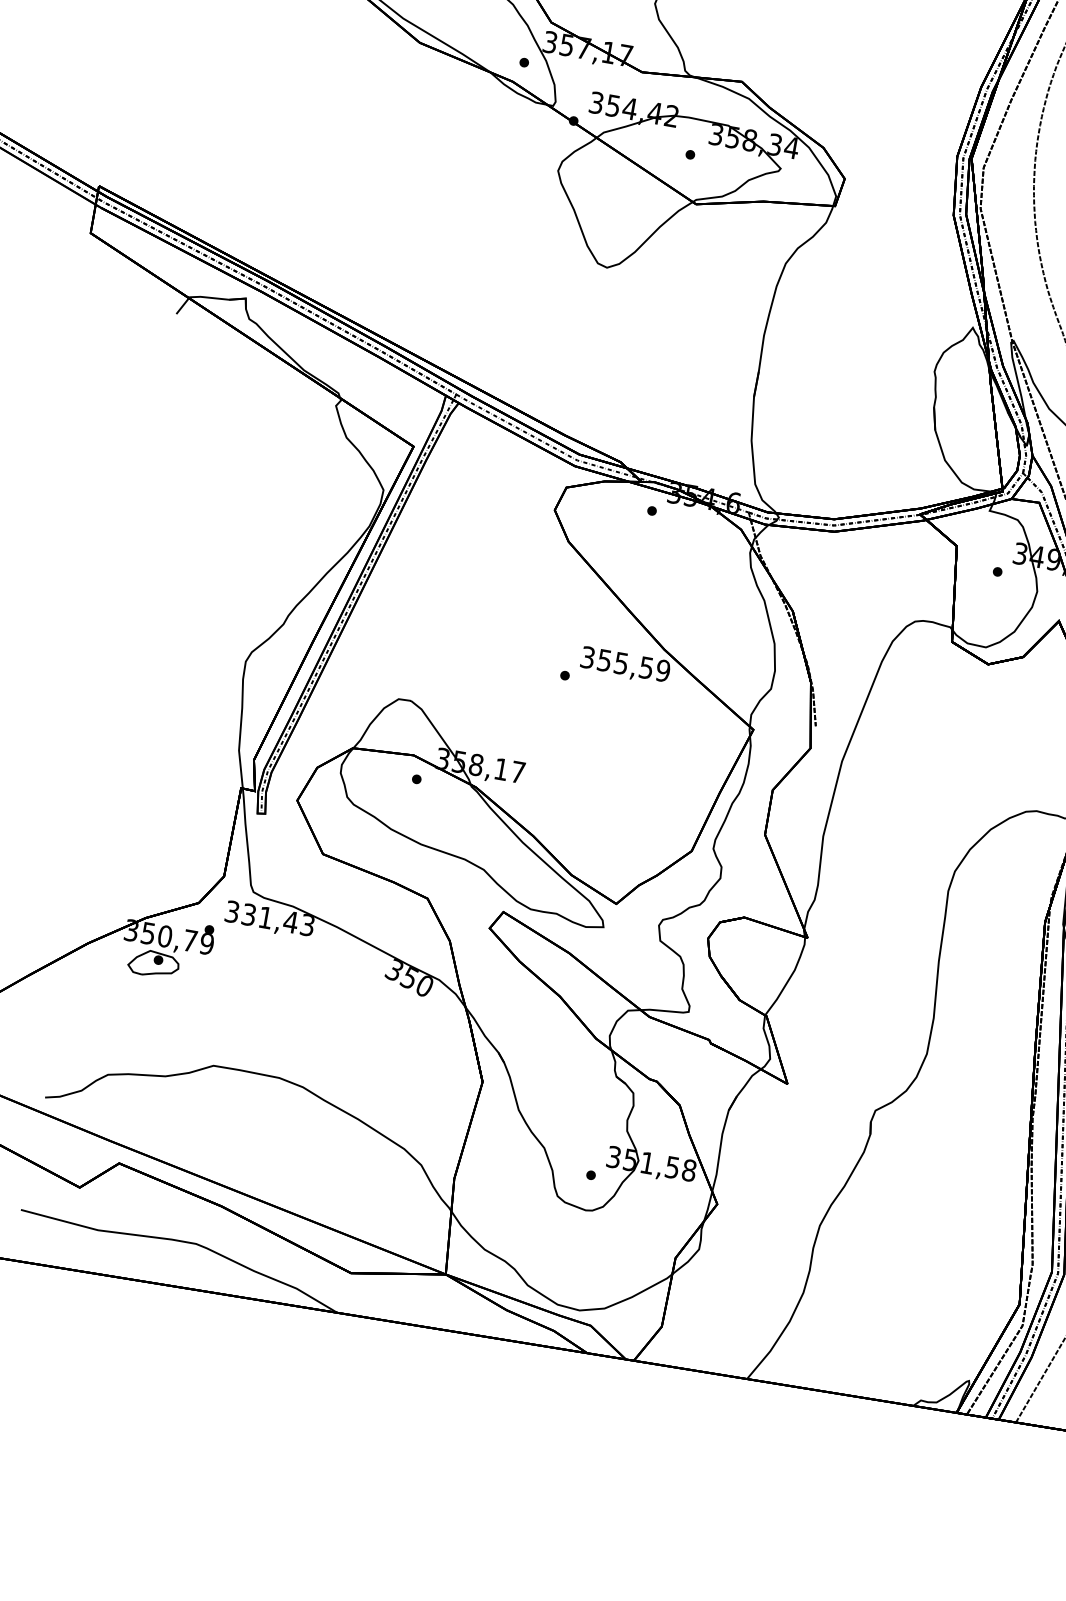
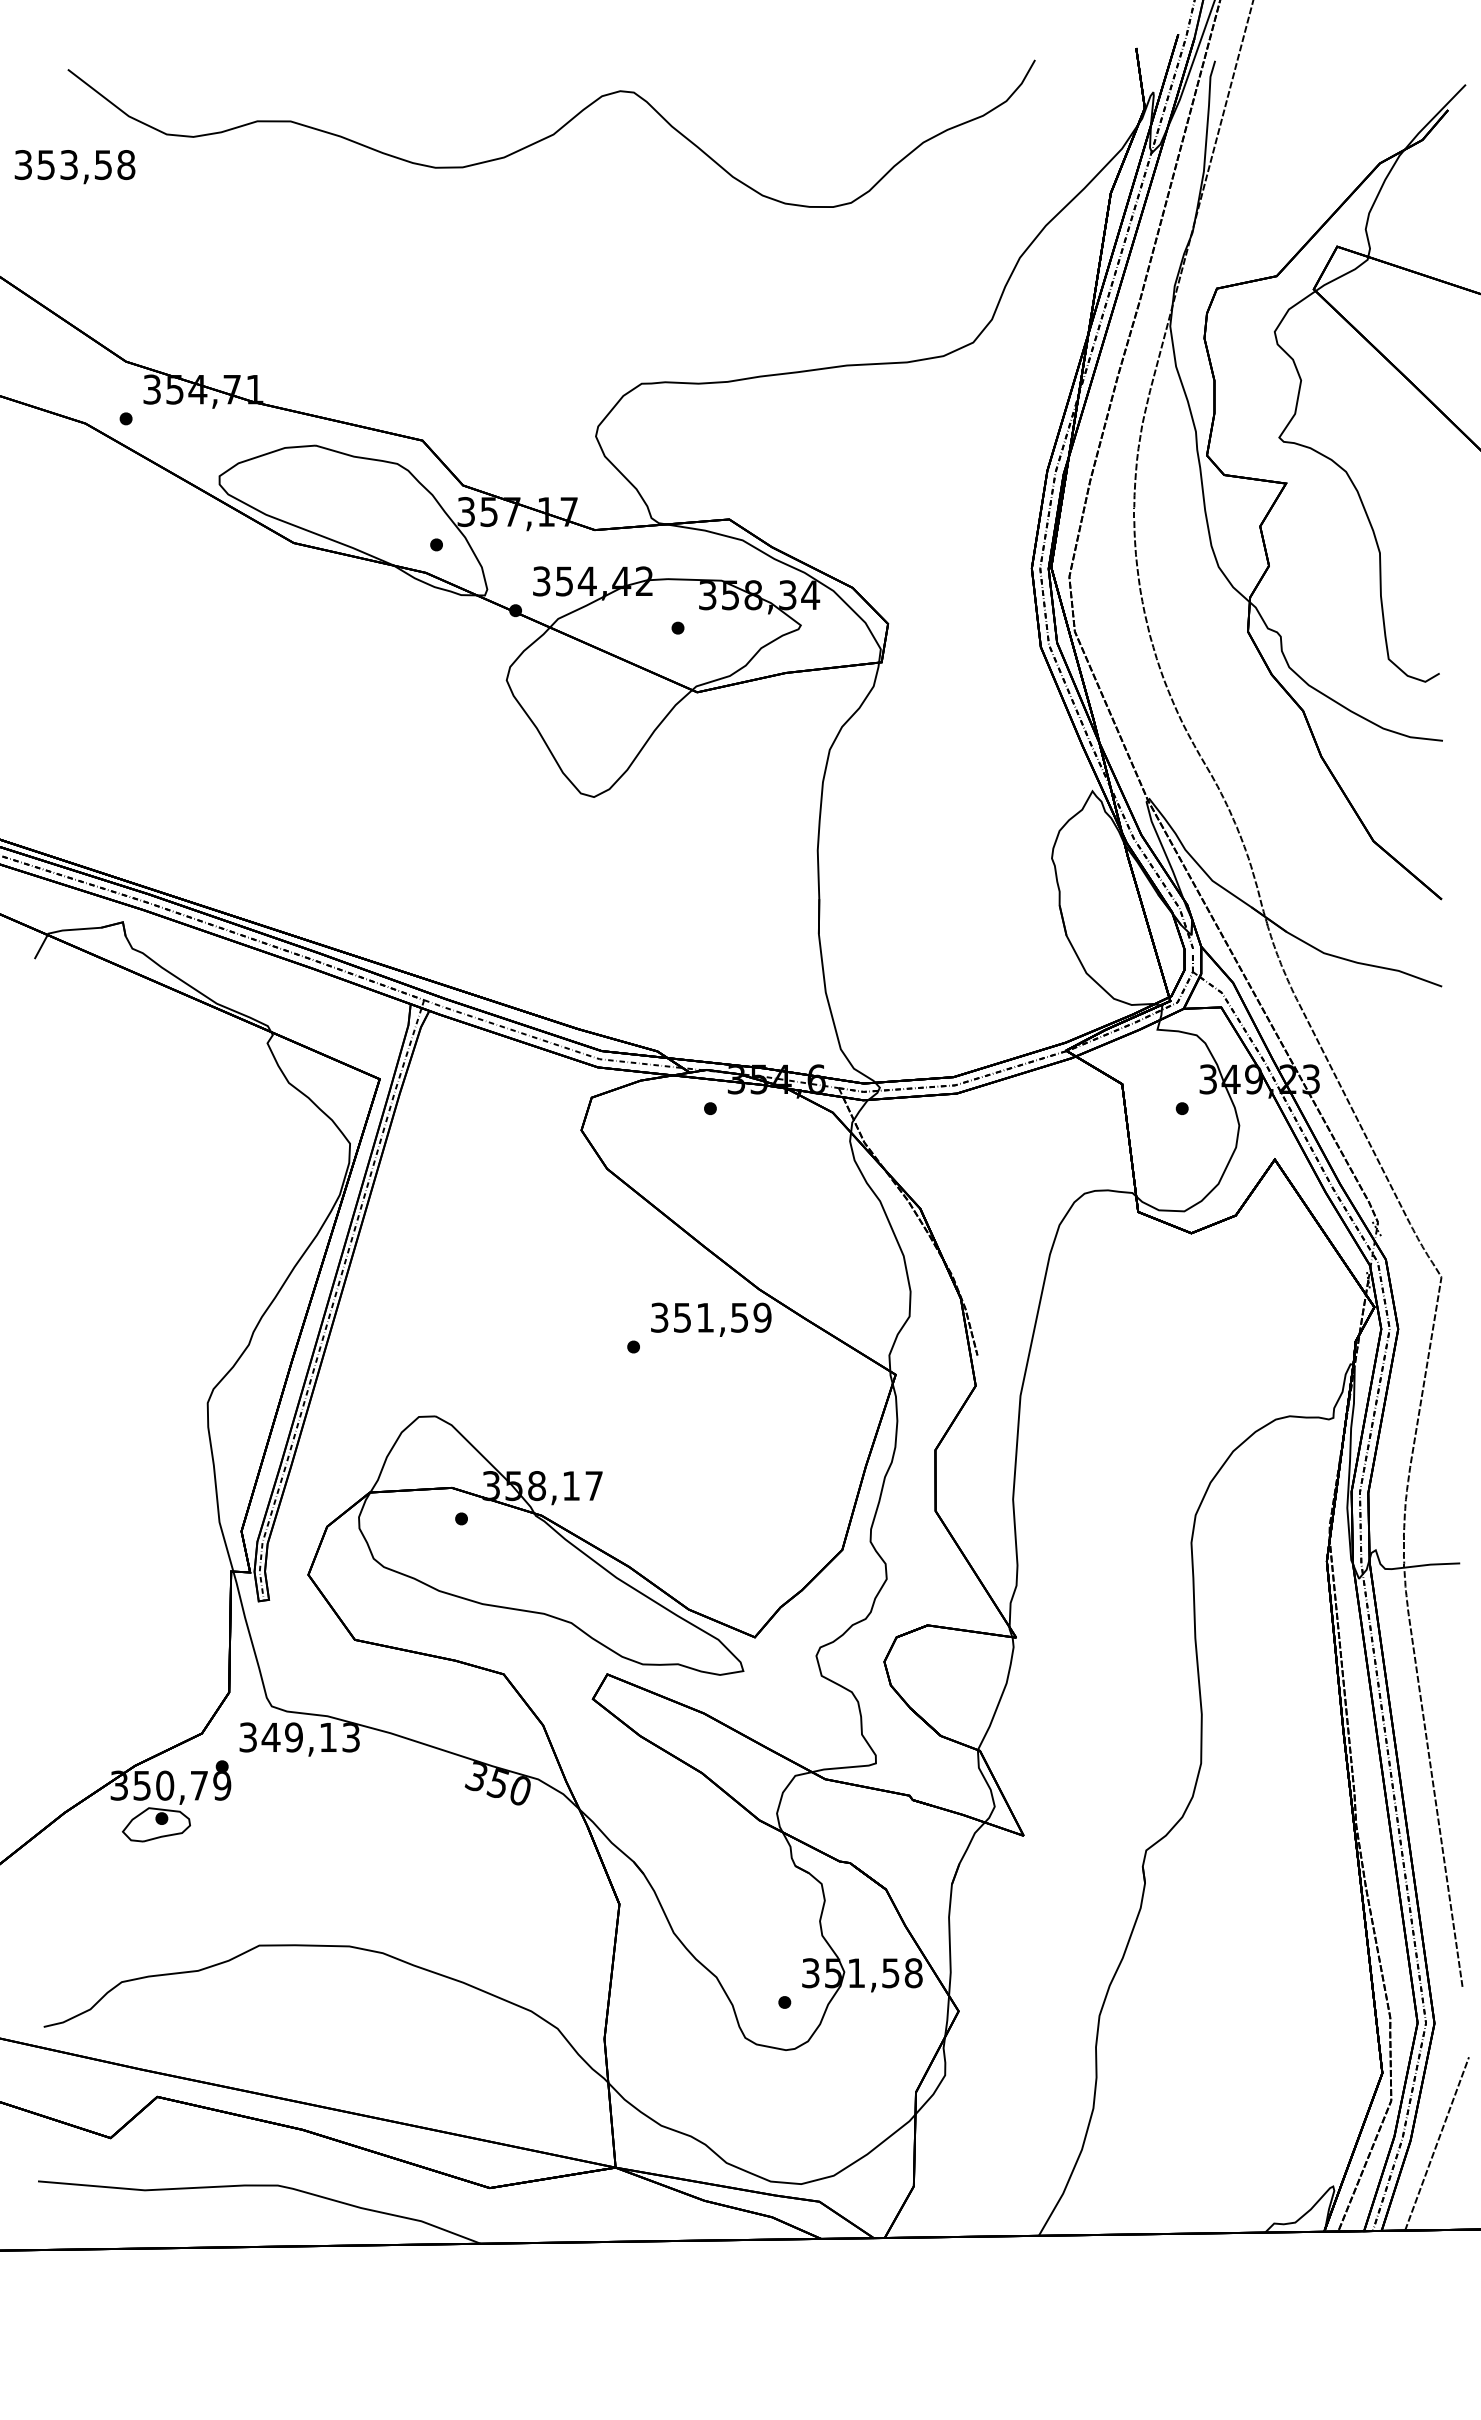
text: (620, 663) -> (704, 1317), 355,59 -> 351,59
text: (269, 918) -> (299, 1737), 331,43 -> 349,13

